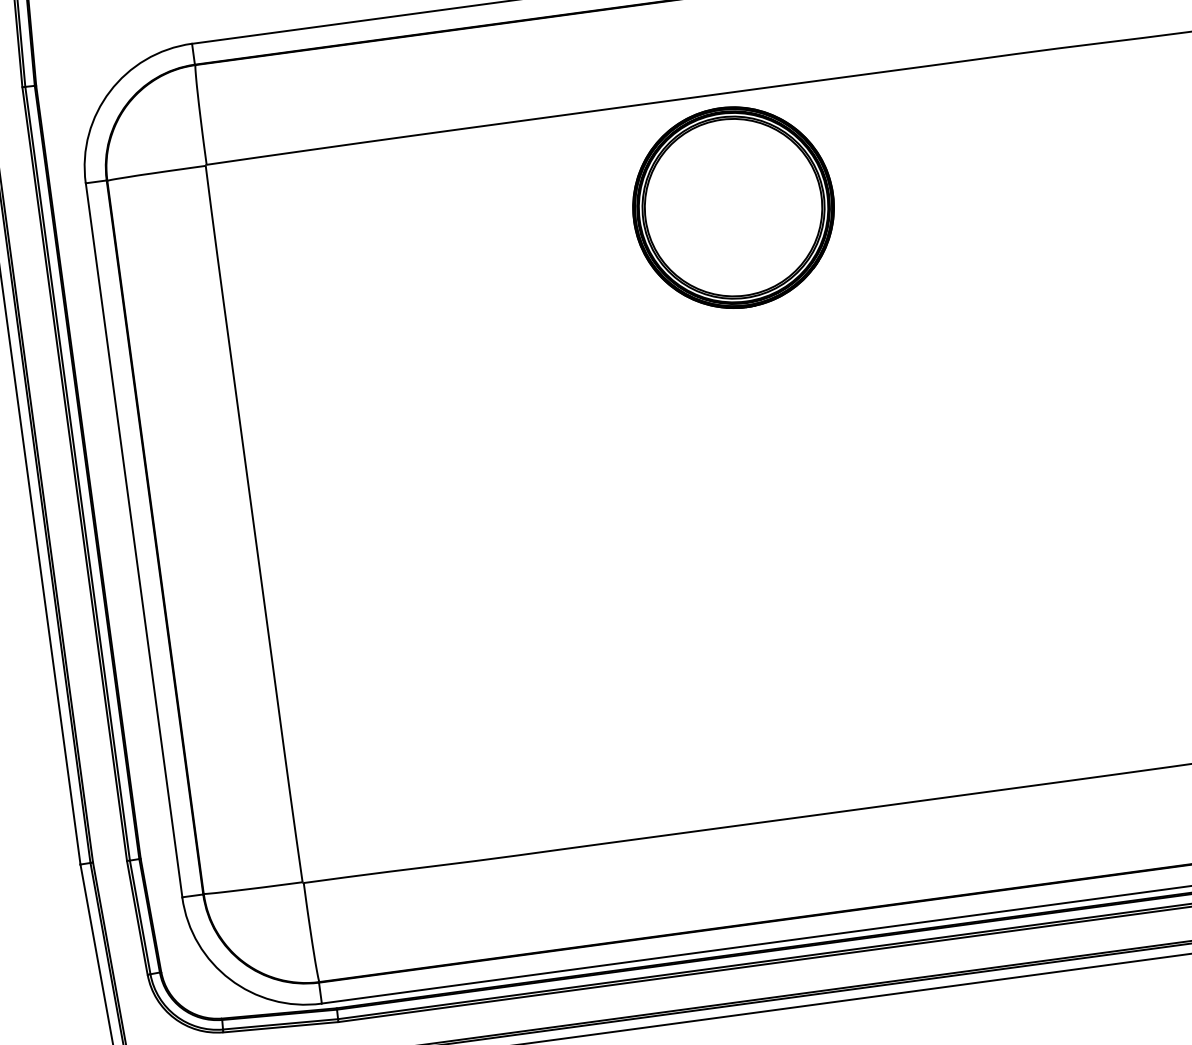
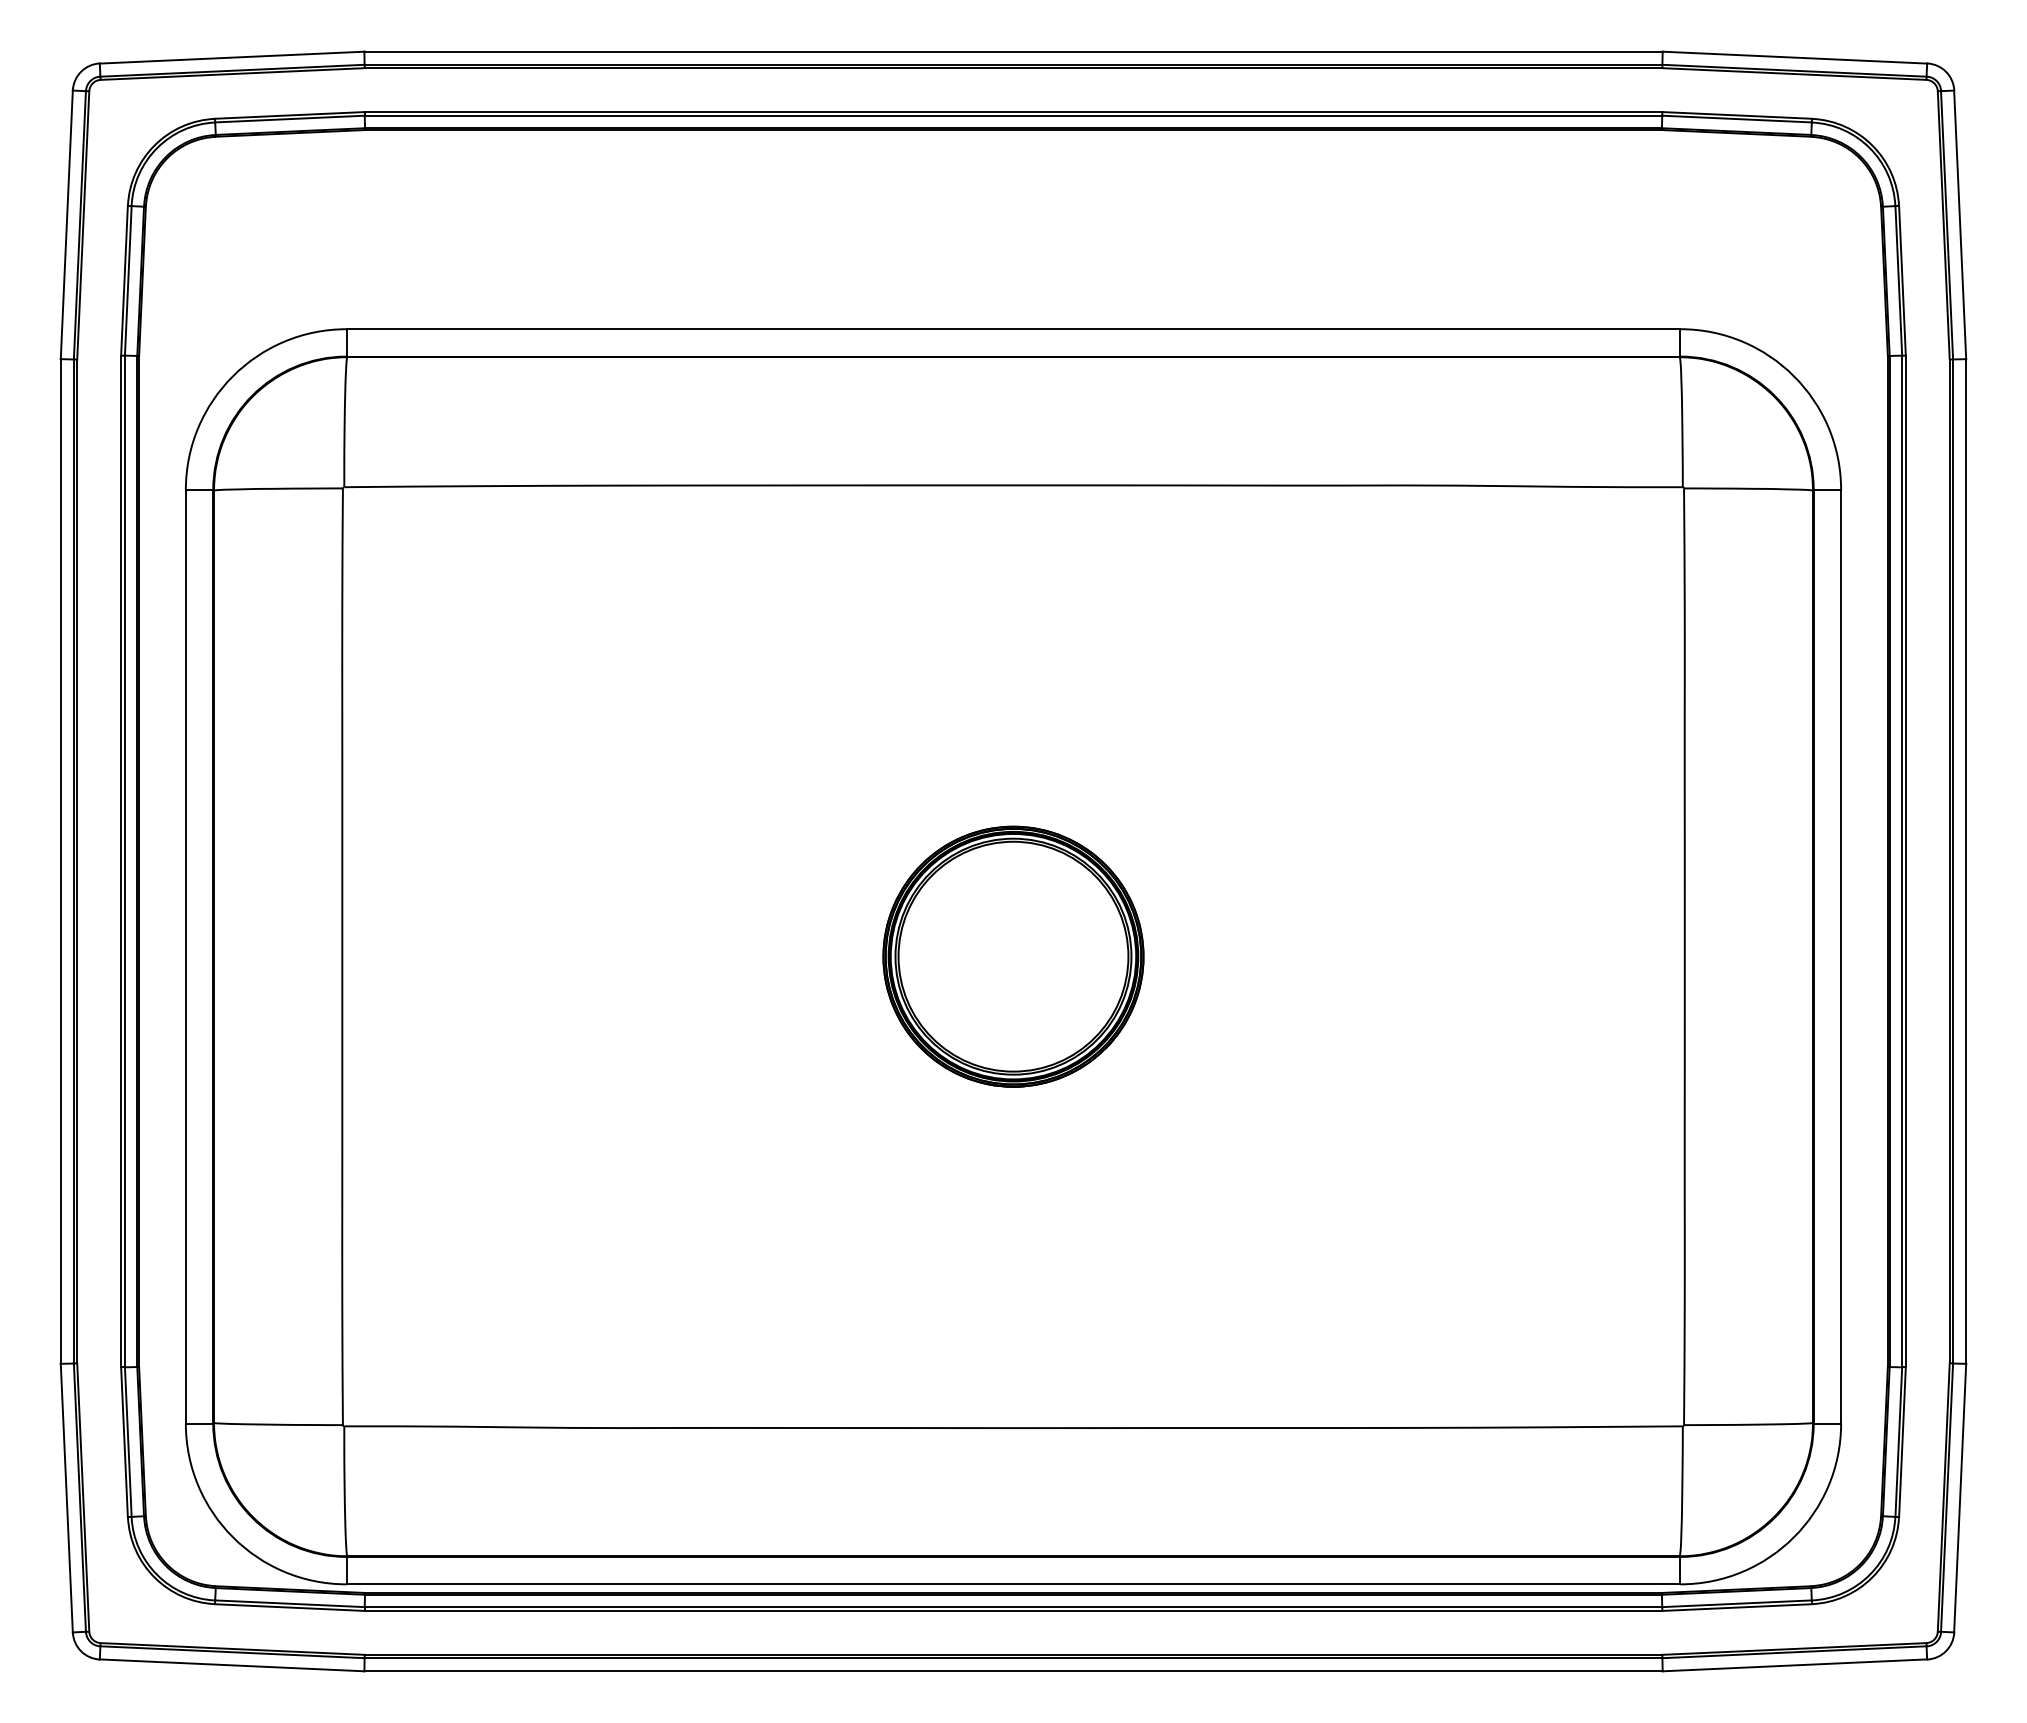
part: (733, 207) -> (1013, 956), moved

